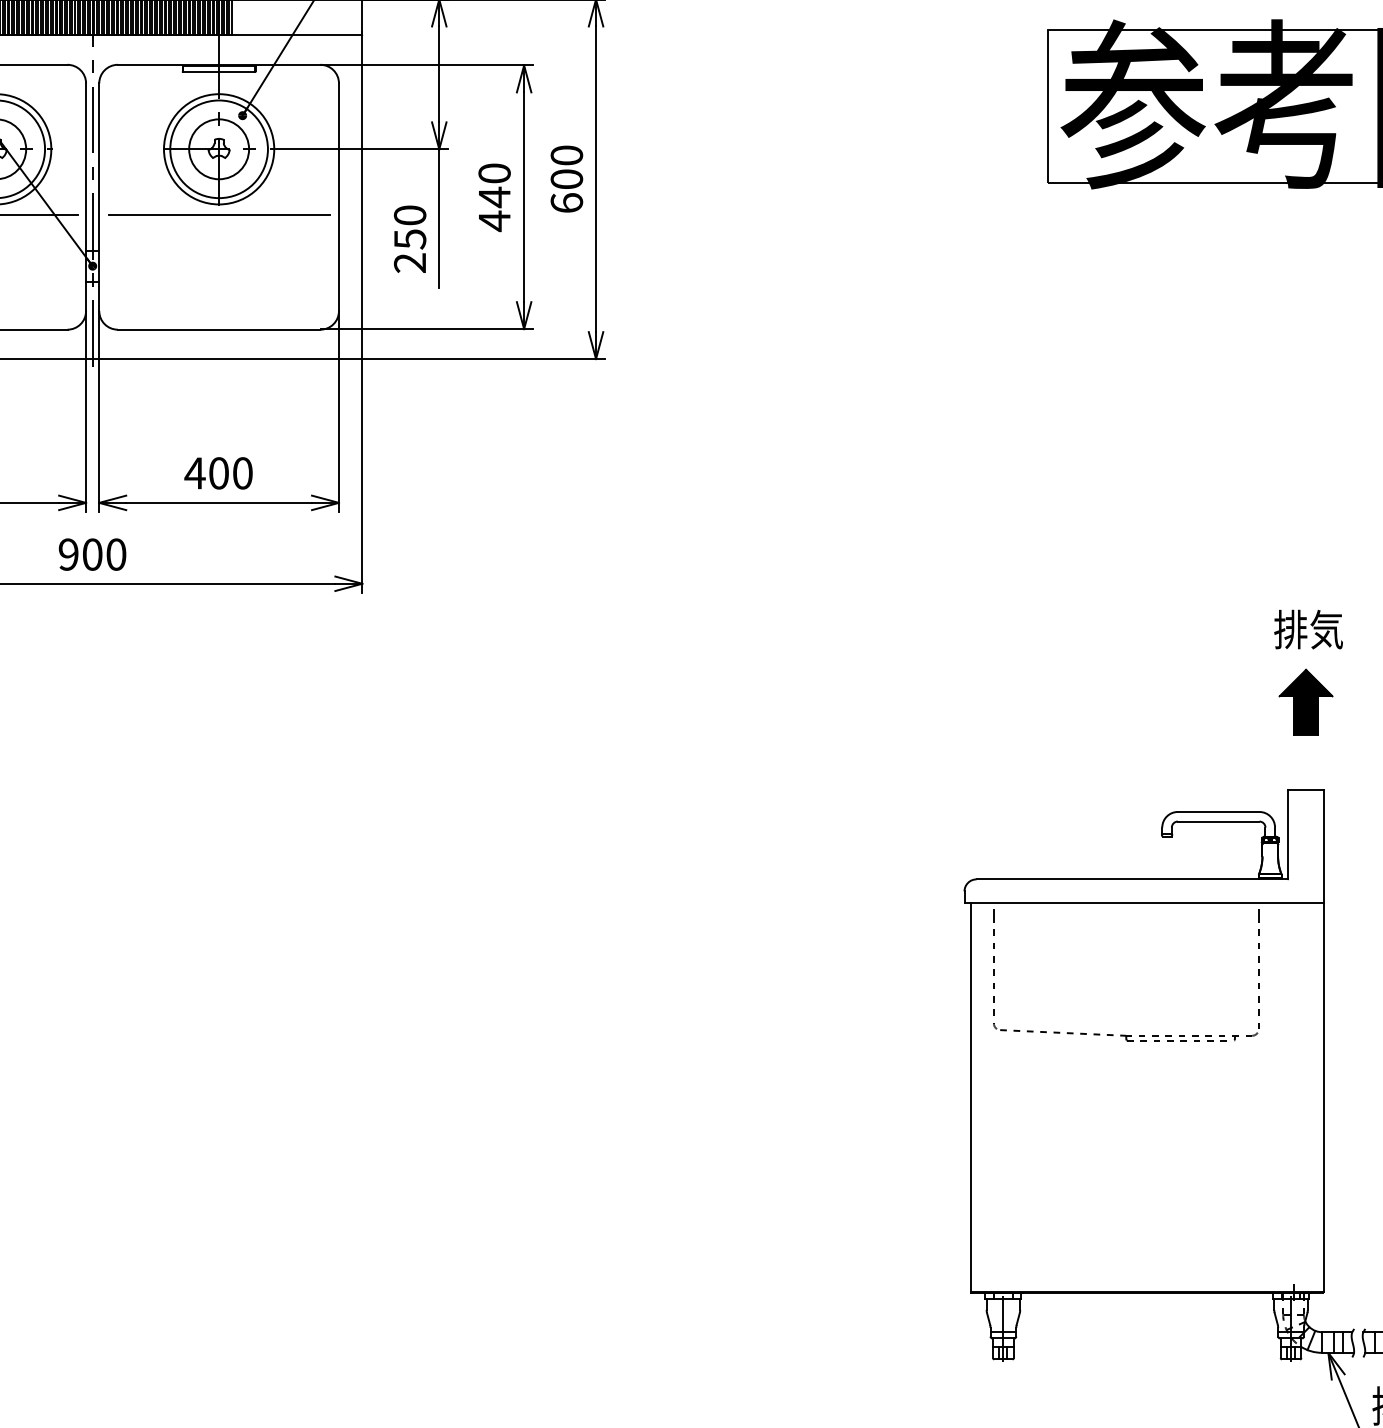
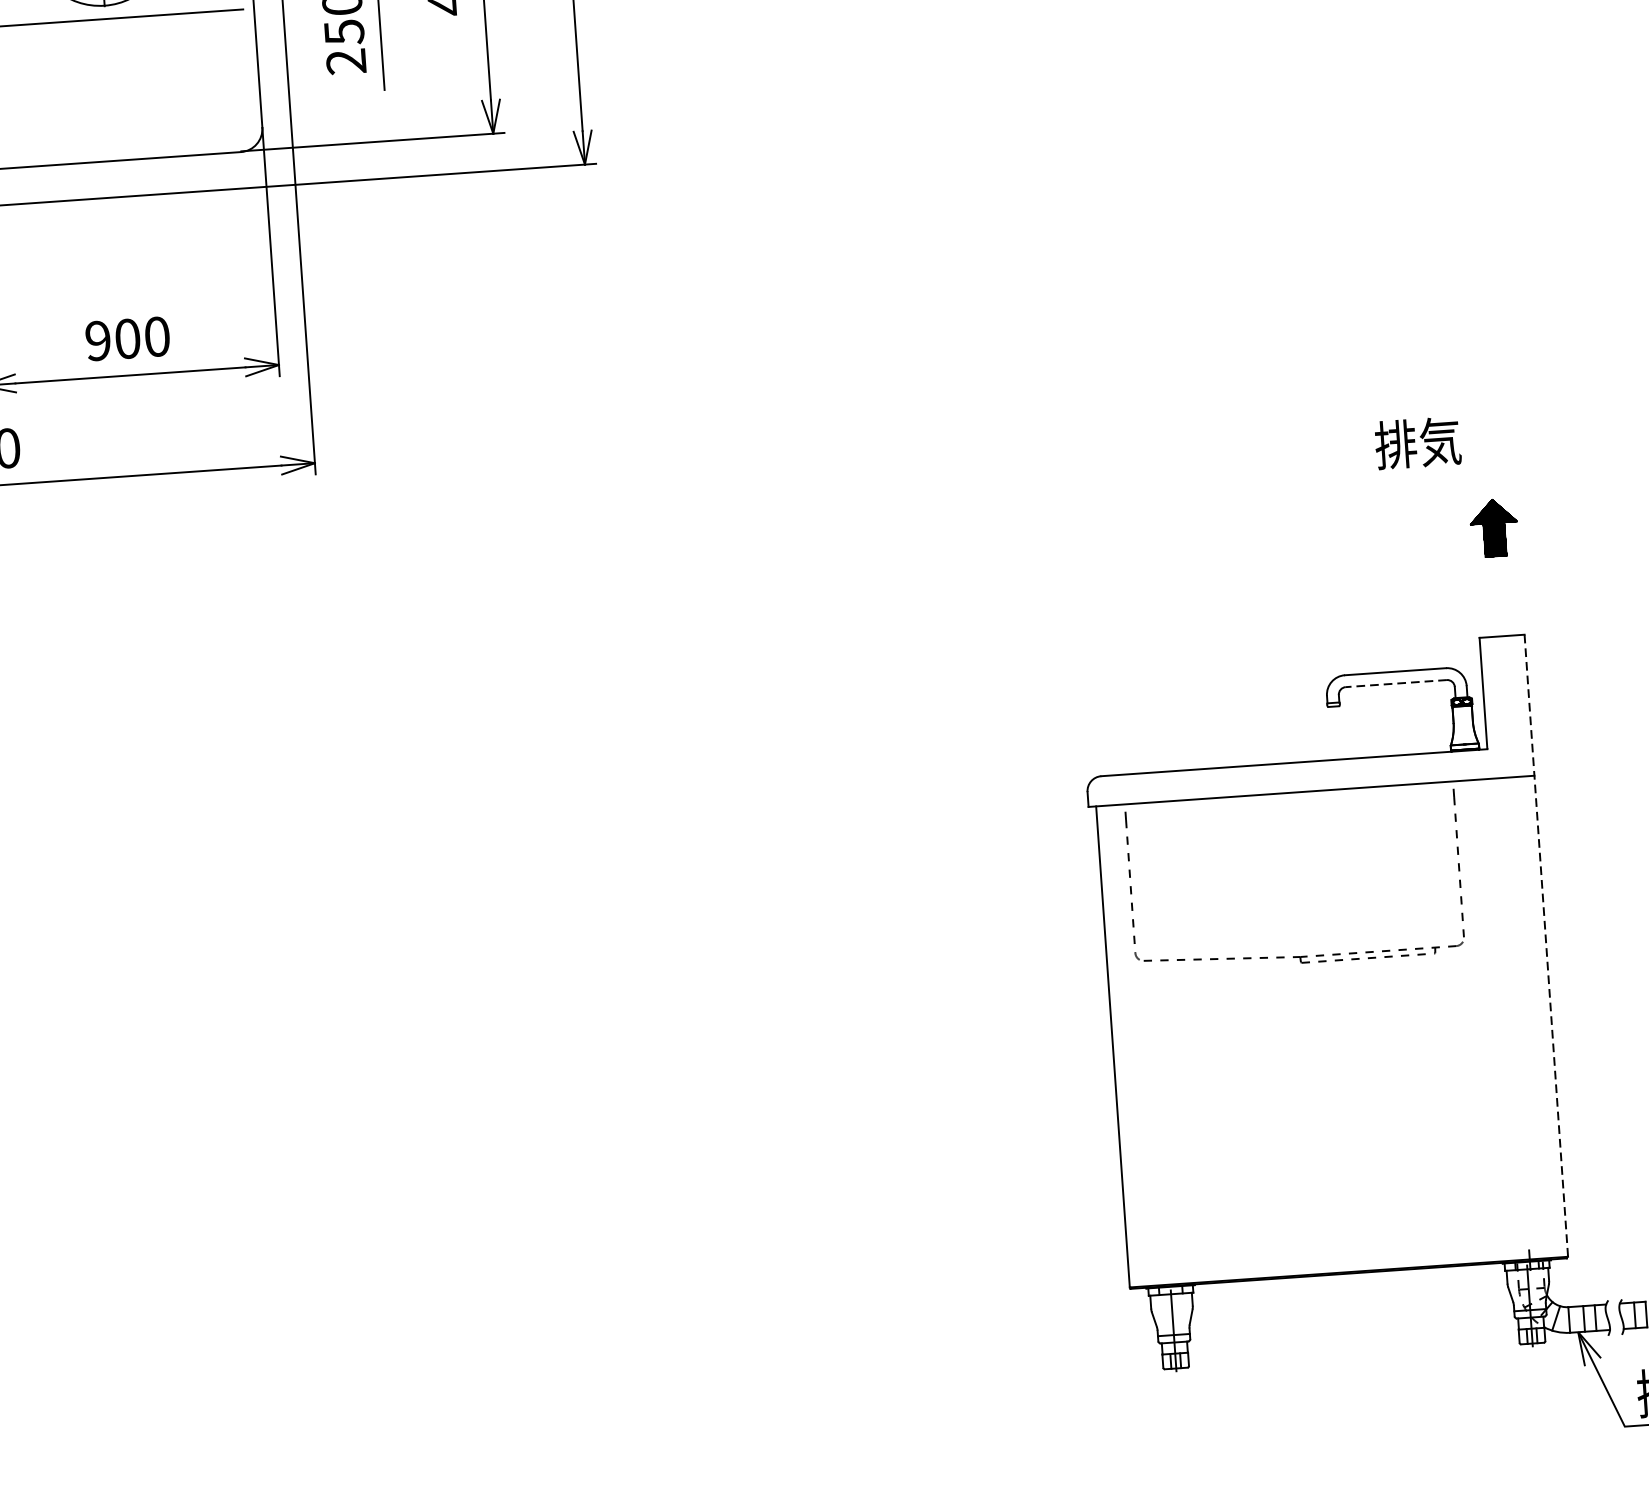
text: (194, 473) -> (97, 341), 400 -> 900
text: (1308, 629) -> (1417, 442), moved
part: (1305, 701) -> (1493, 527), size x0.7
line: (1218, 821) -> (1396, 683), solid -> dashed
line: (1324, 1041) -> (1546, 946), solid -> dashed

